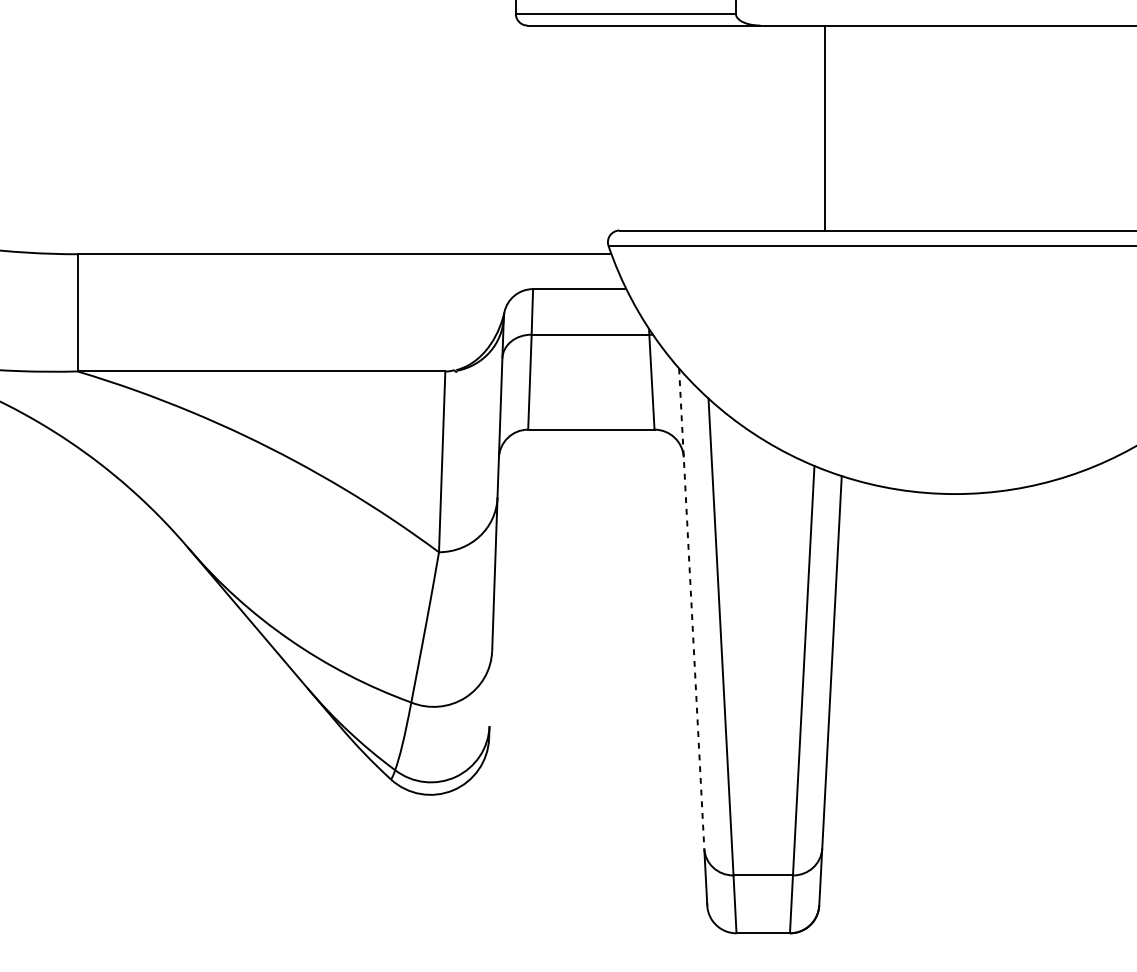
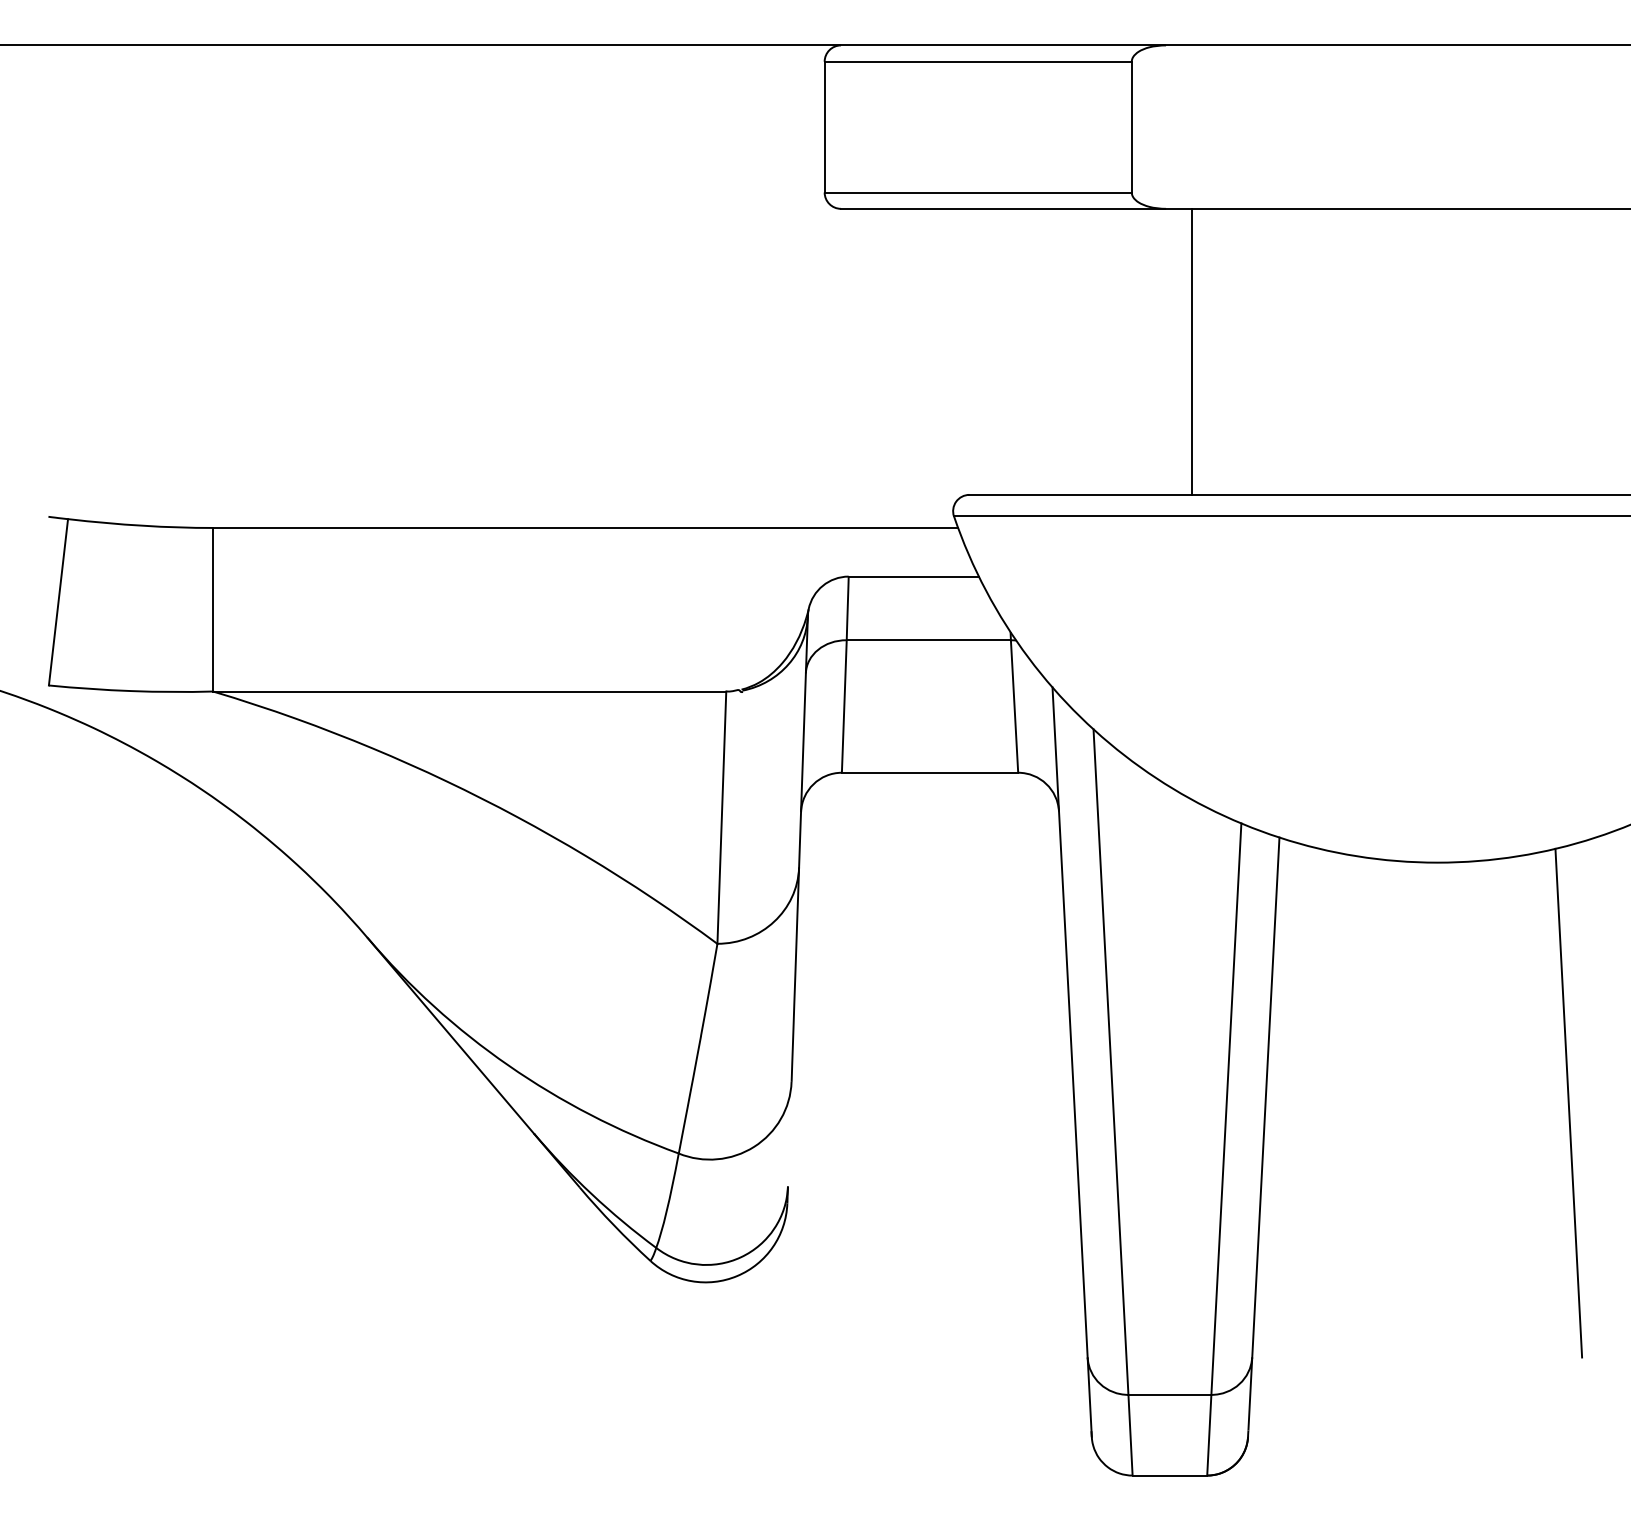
line: (824, 127) -> (1192, 351), moved
line: (692, 608) -> (1070, 1022), dashed -> solid
line: (1048, 665) -> (1568, 1102), added

